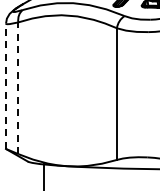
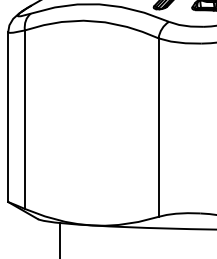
line: (6, 86) -> (8, 117), dashed -> solid
line: (18, 88) -> (25, 120), dashed -> solid

